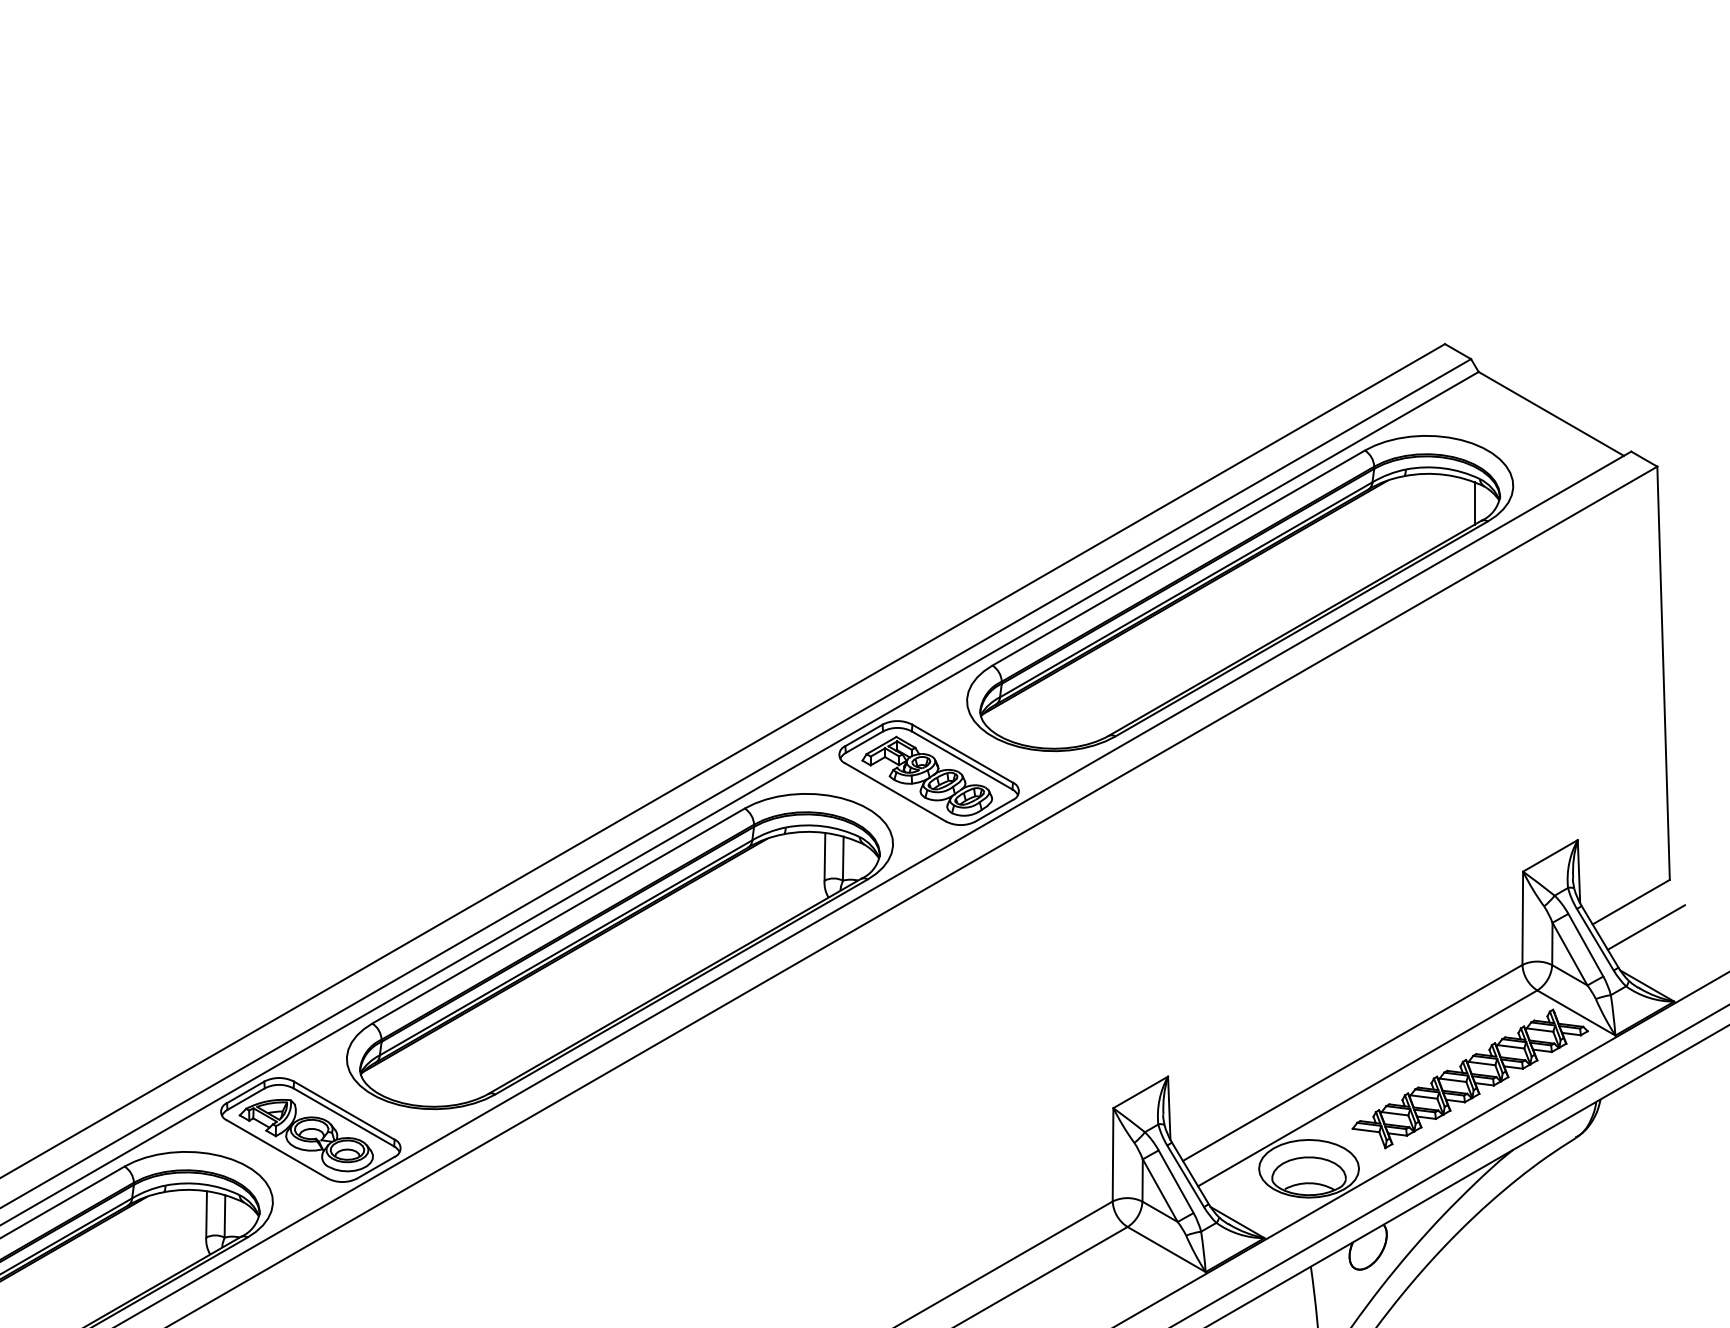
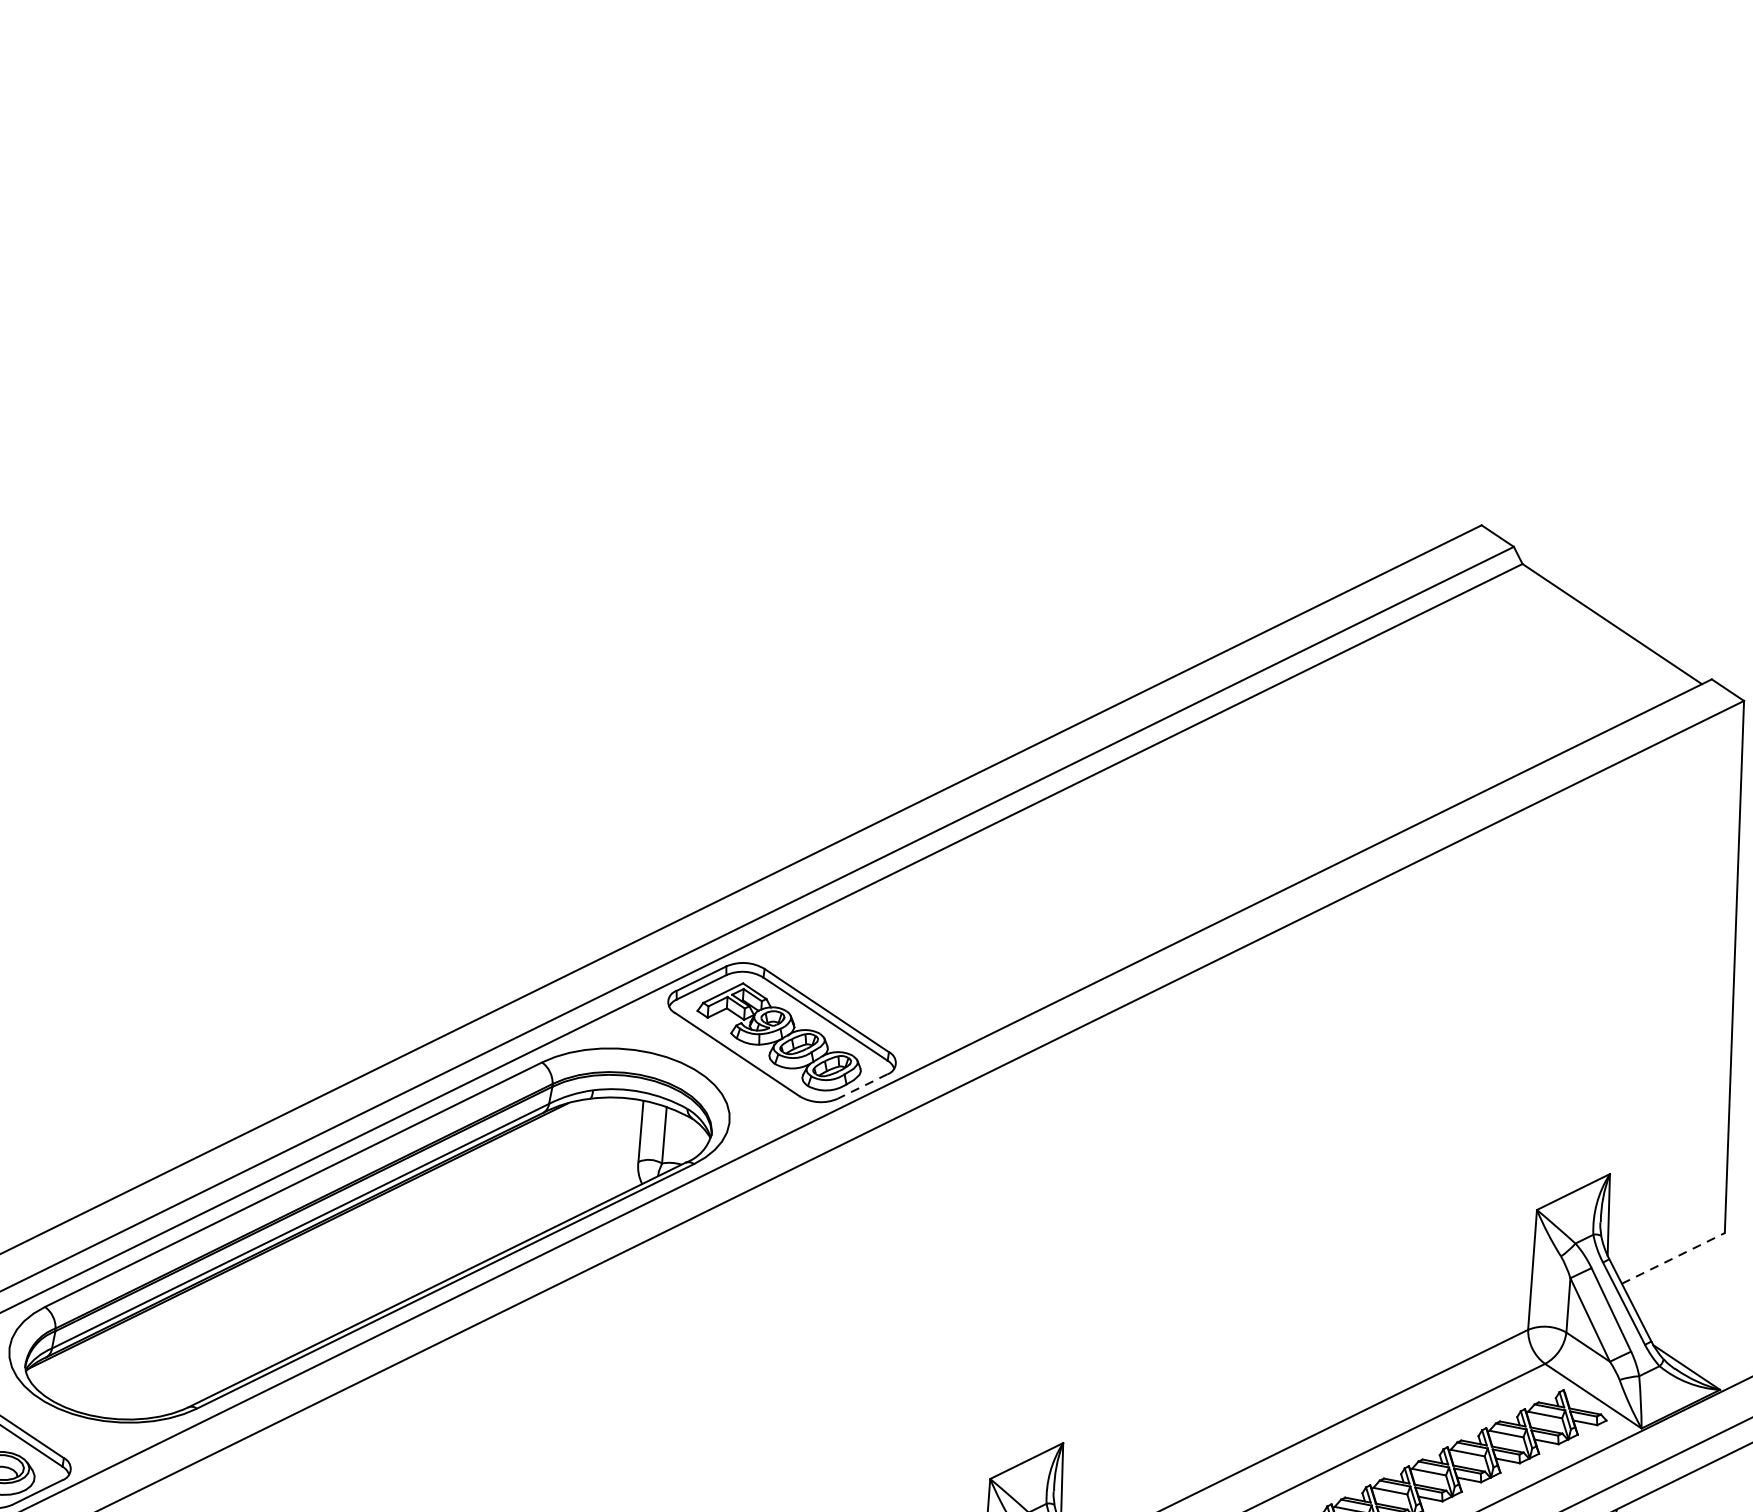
part: (1240, 593) -> (1197, 828), removed
line: (994, 810) -> (862, 1086), solid -> dashed
line: (1631, 902) -> (1673, 1258), solid -> dashed
line: (1645, 927) -> (1689, 1292), removed

